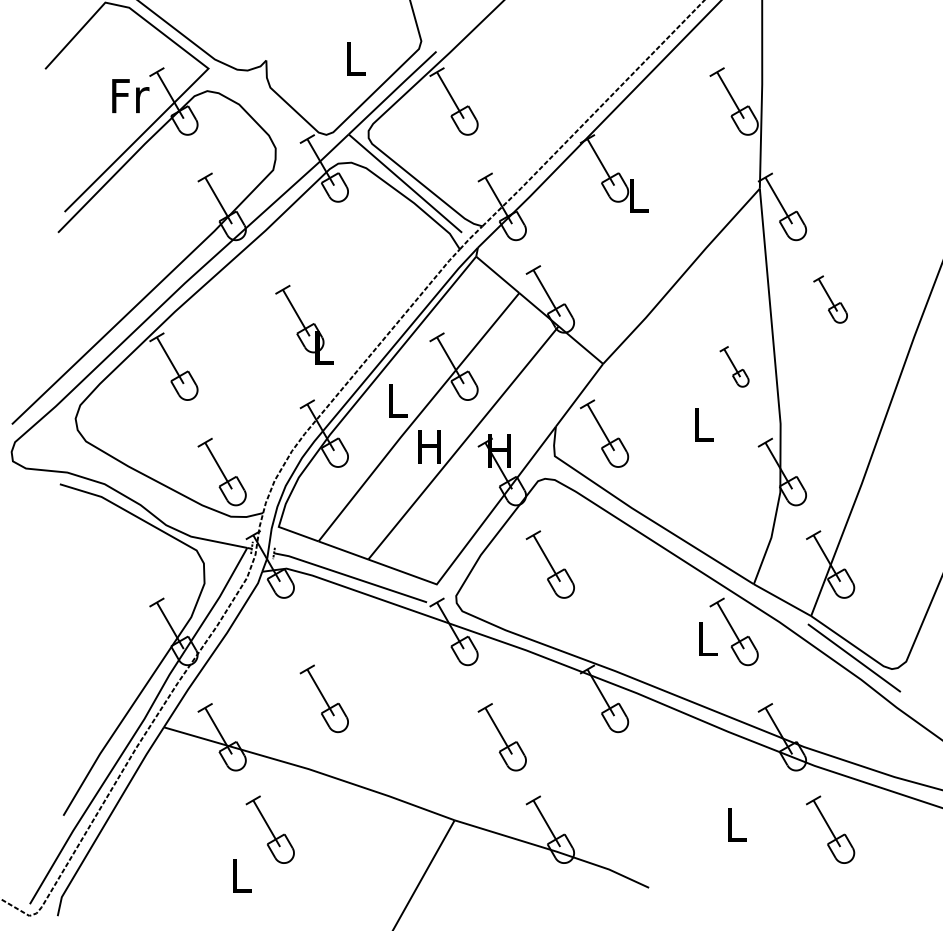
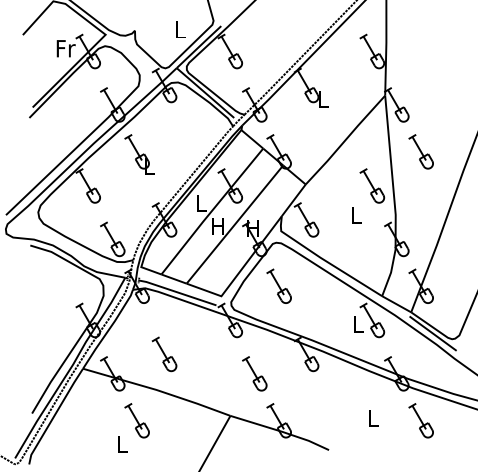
part: (829, 298) -> (420, 151), size x1.43
part: (304, 324) -> (139, 154), moved
part: (734, 365) -> (372, 185), size x1.67

